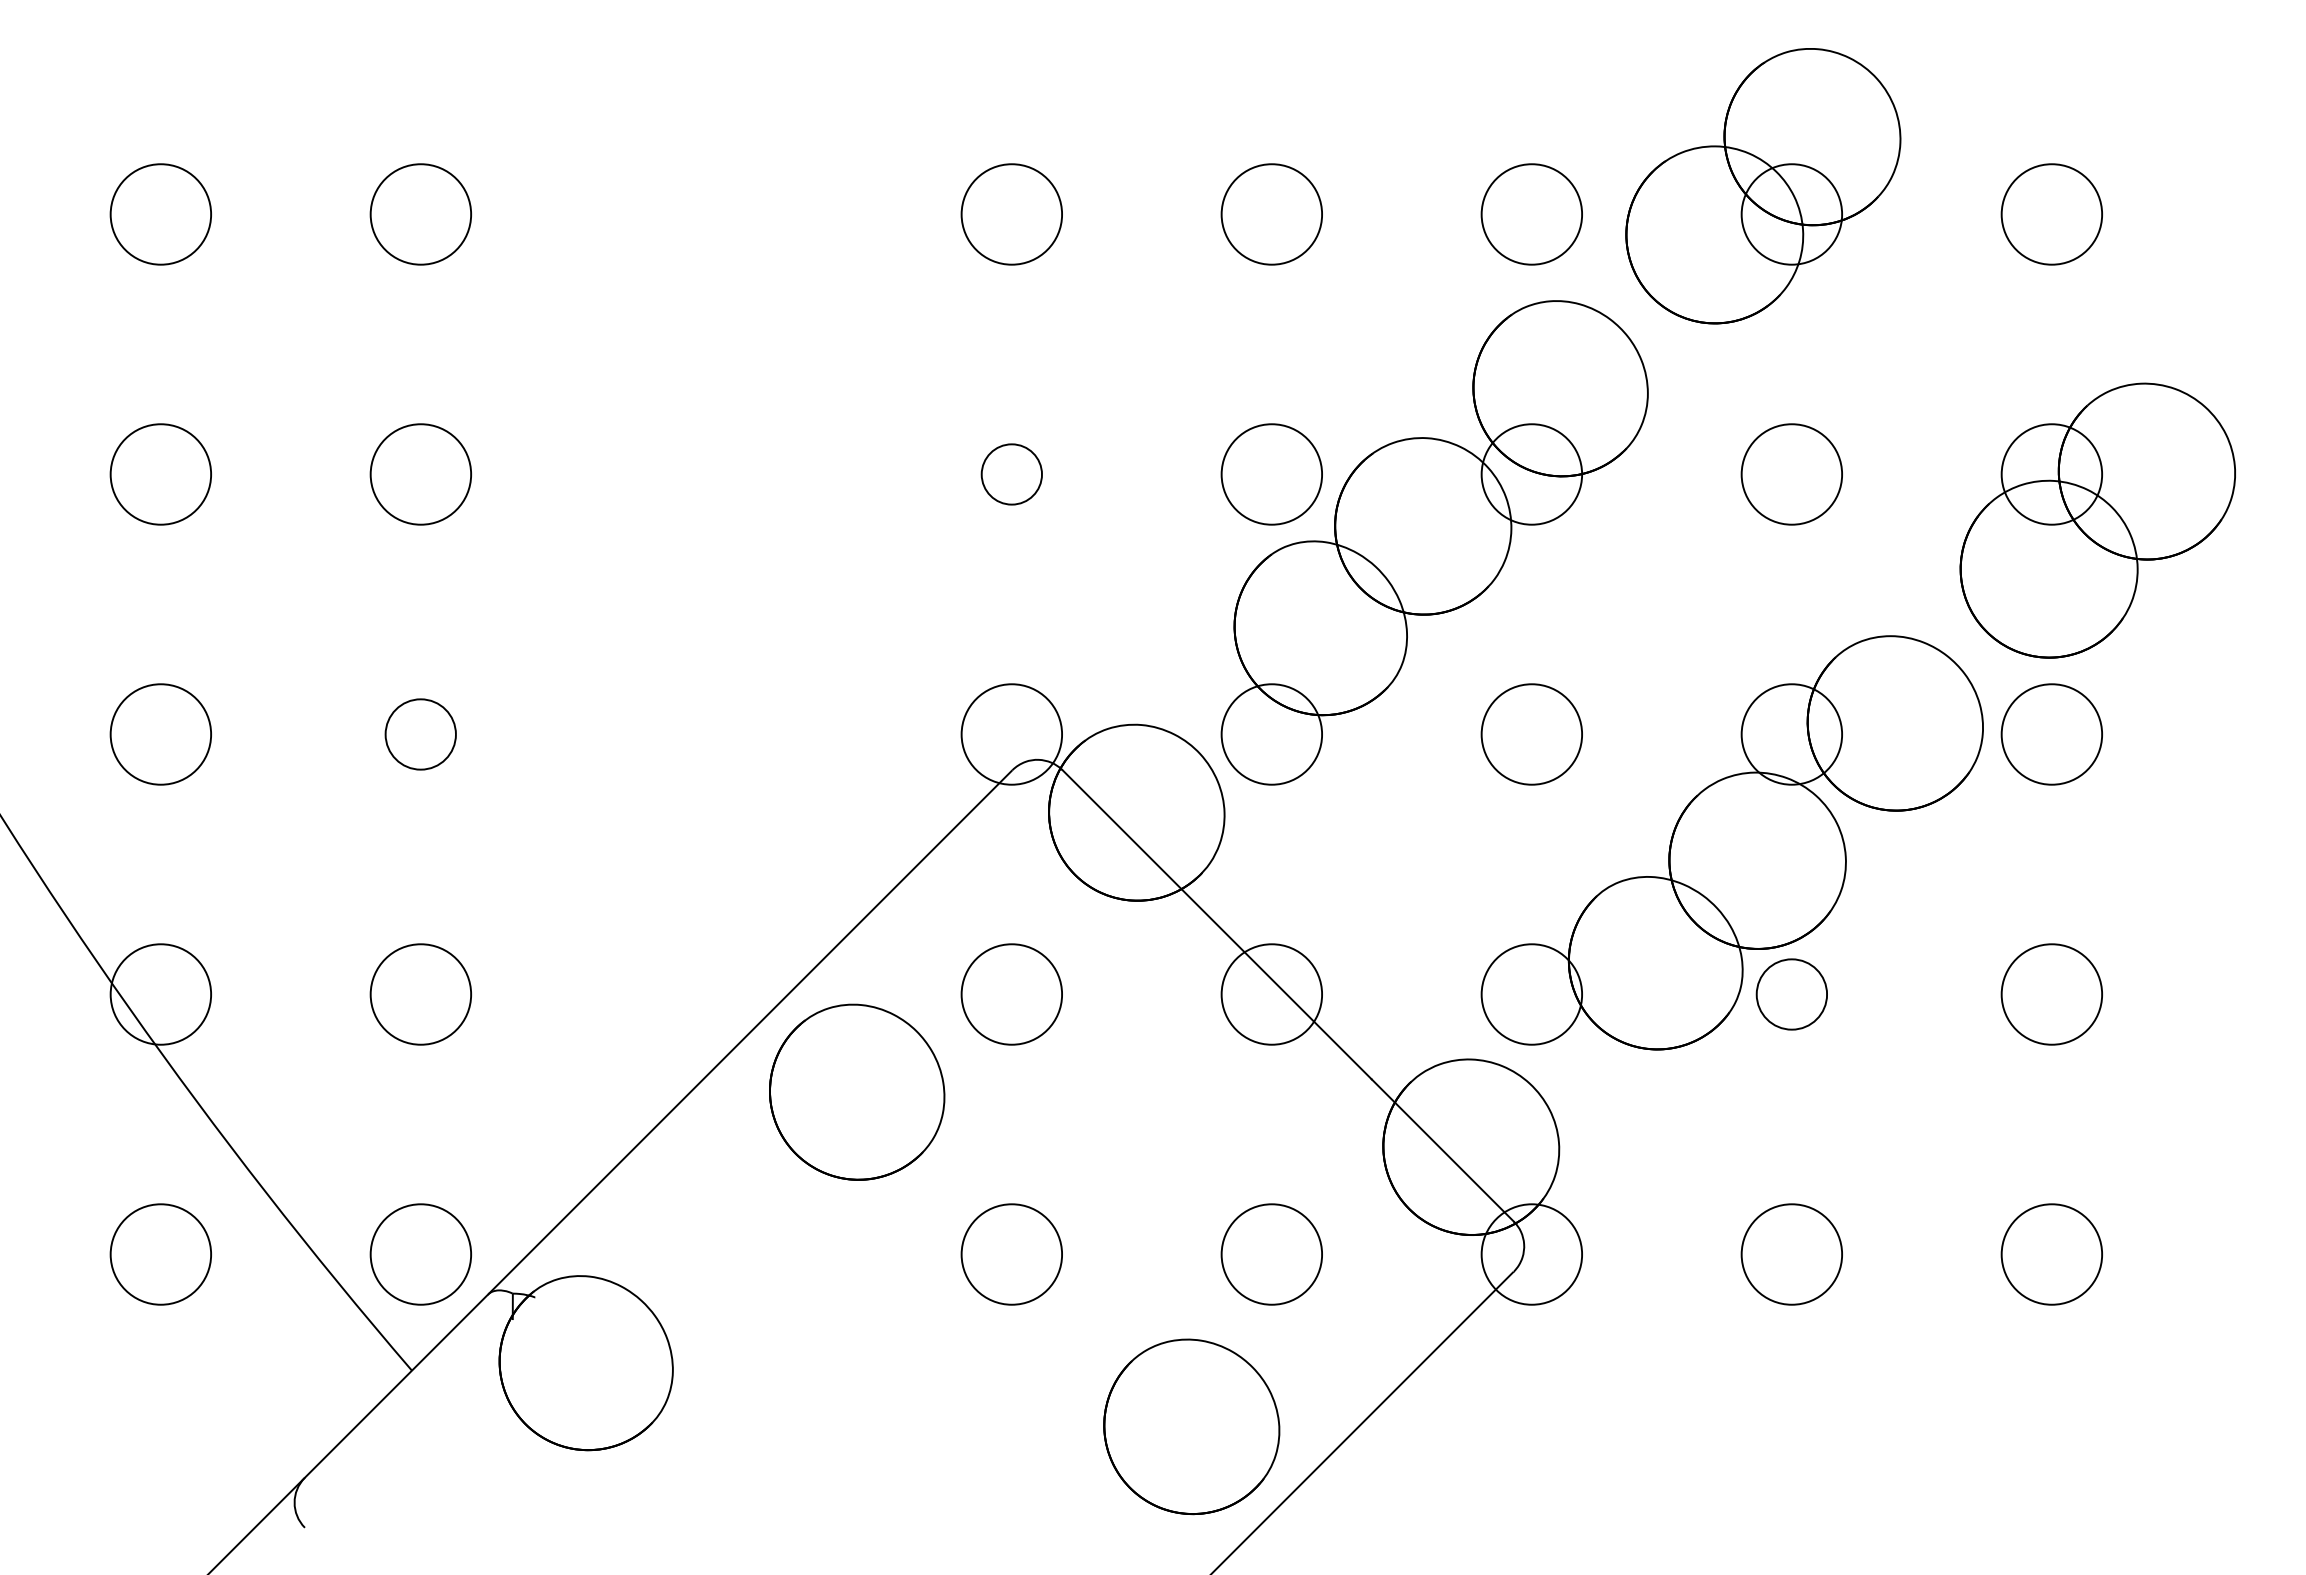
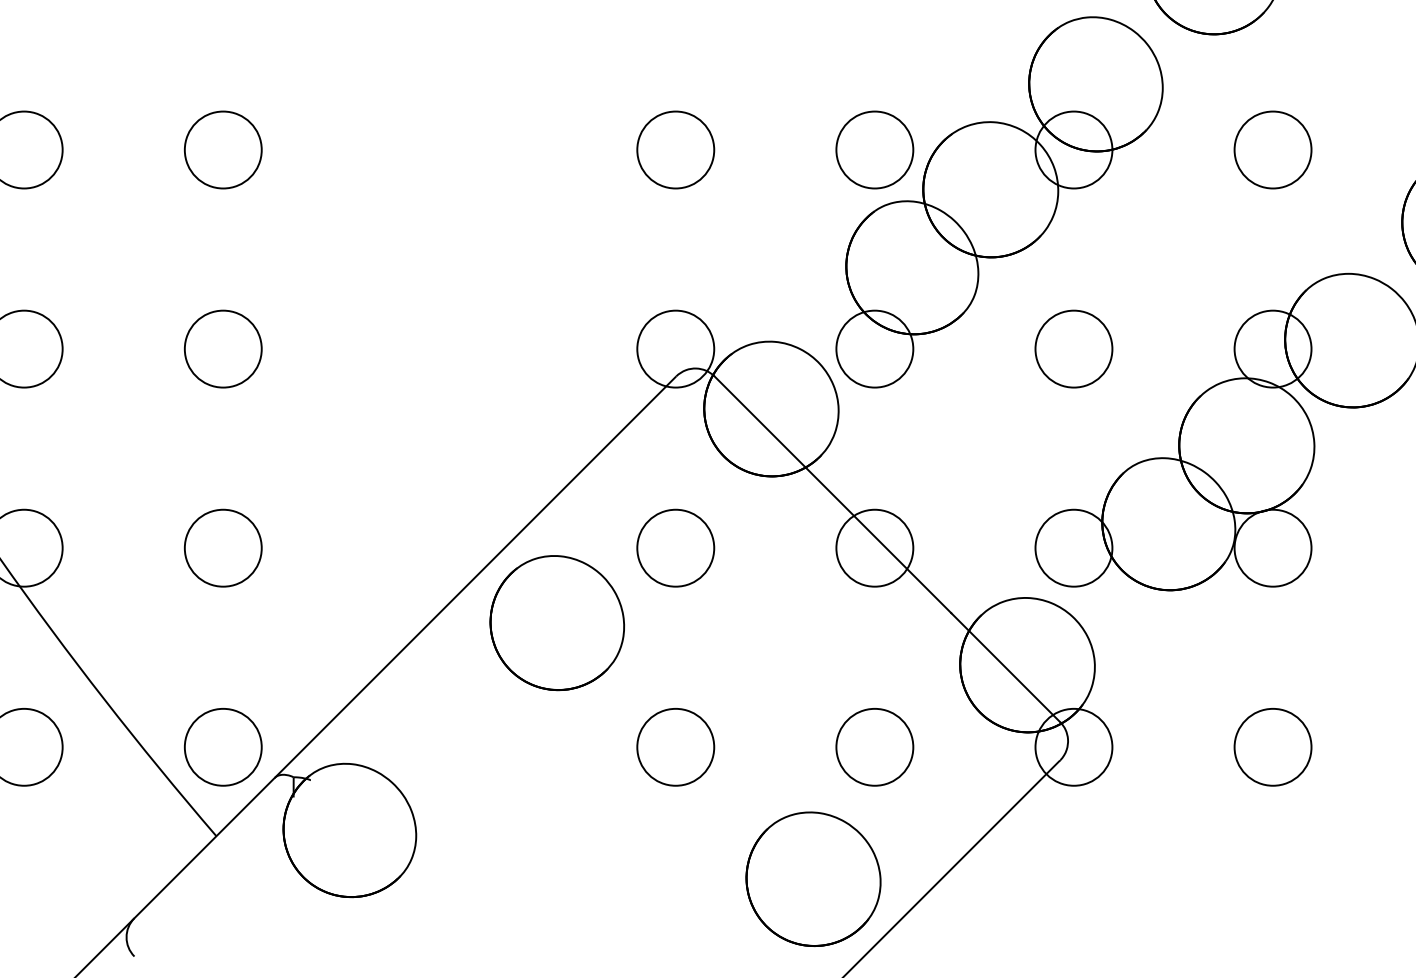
circle: (1011, 474) -> (675, 150), size x1.67
circle: (420, 734) -> (222, 349), size x1.43
circle: (1791, 994) -> (1272, 548), size x1.43

